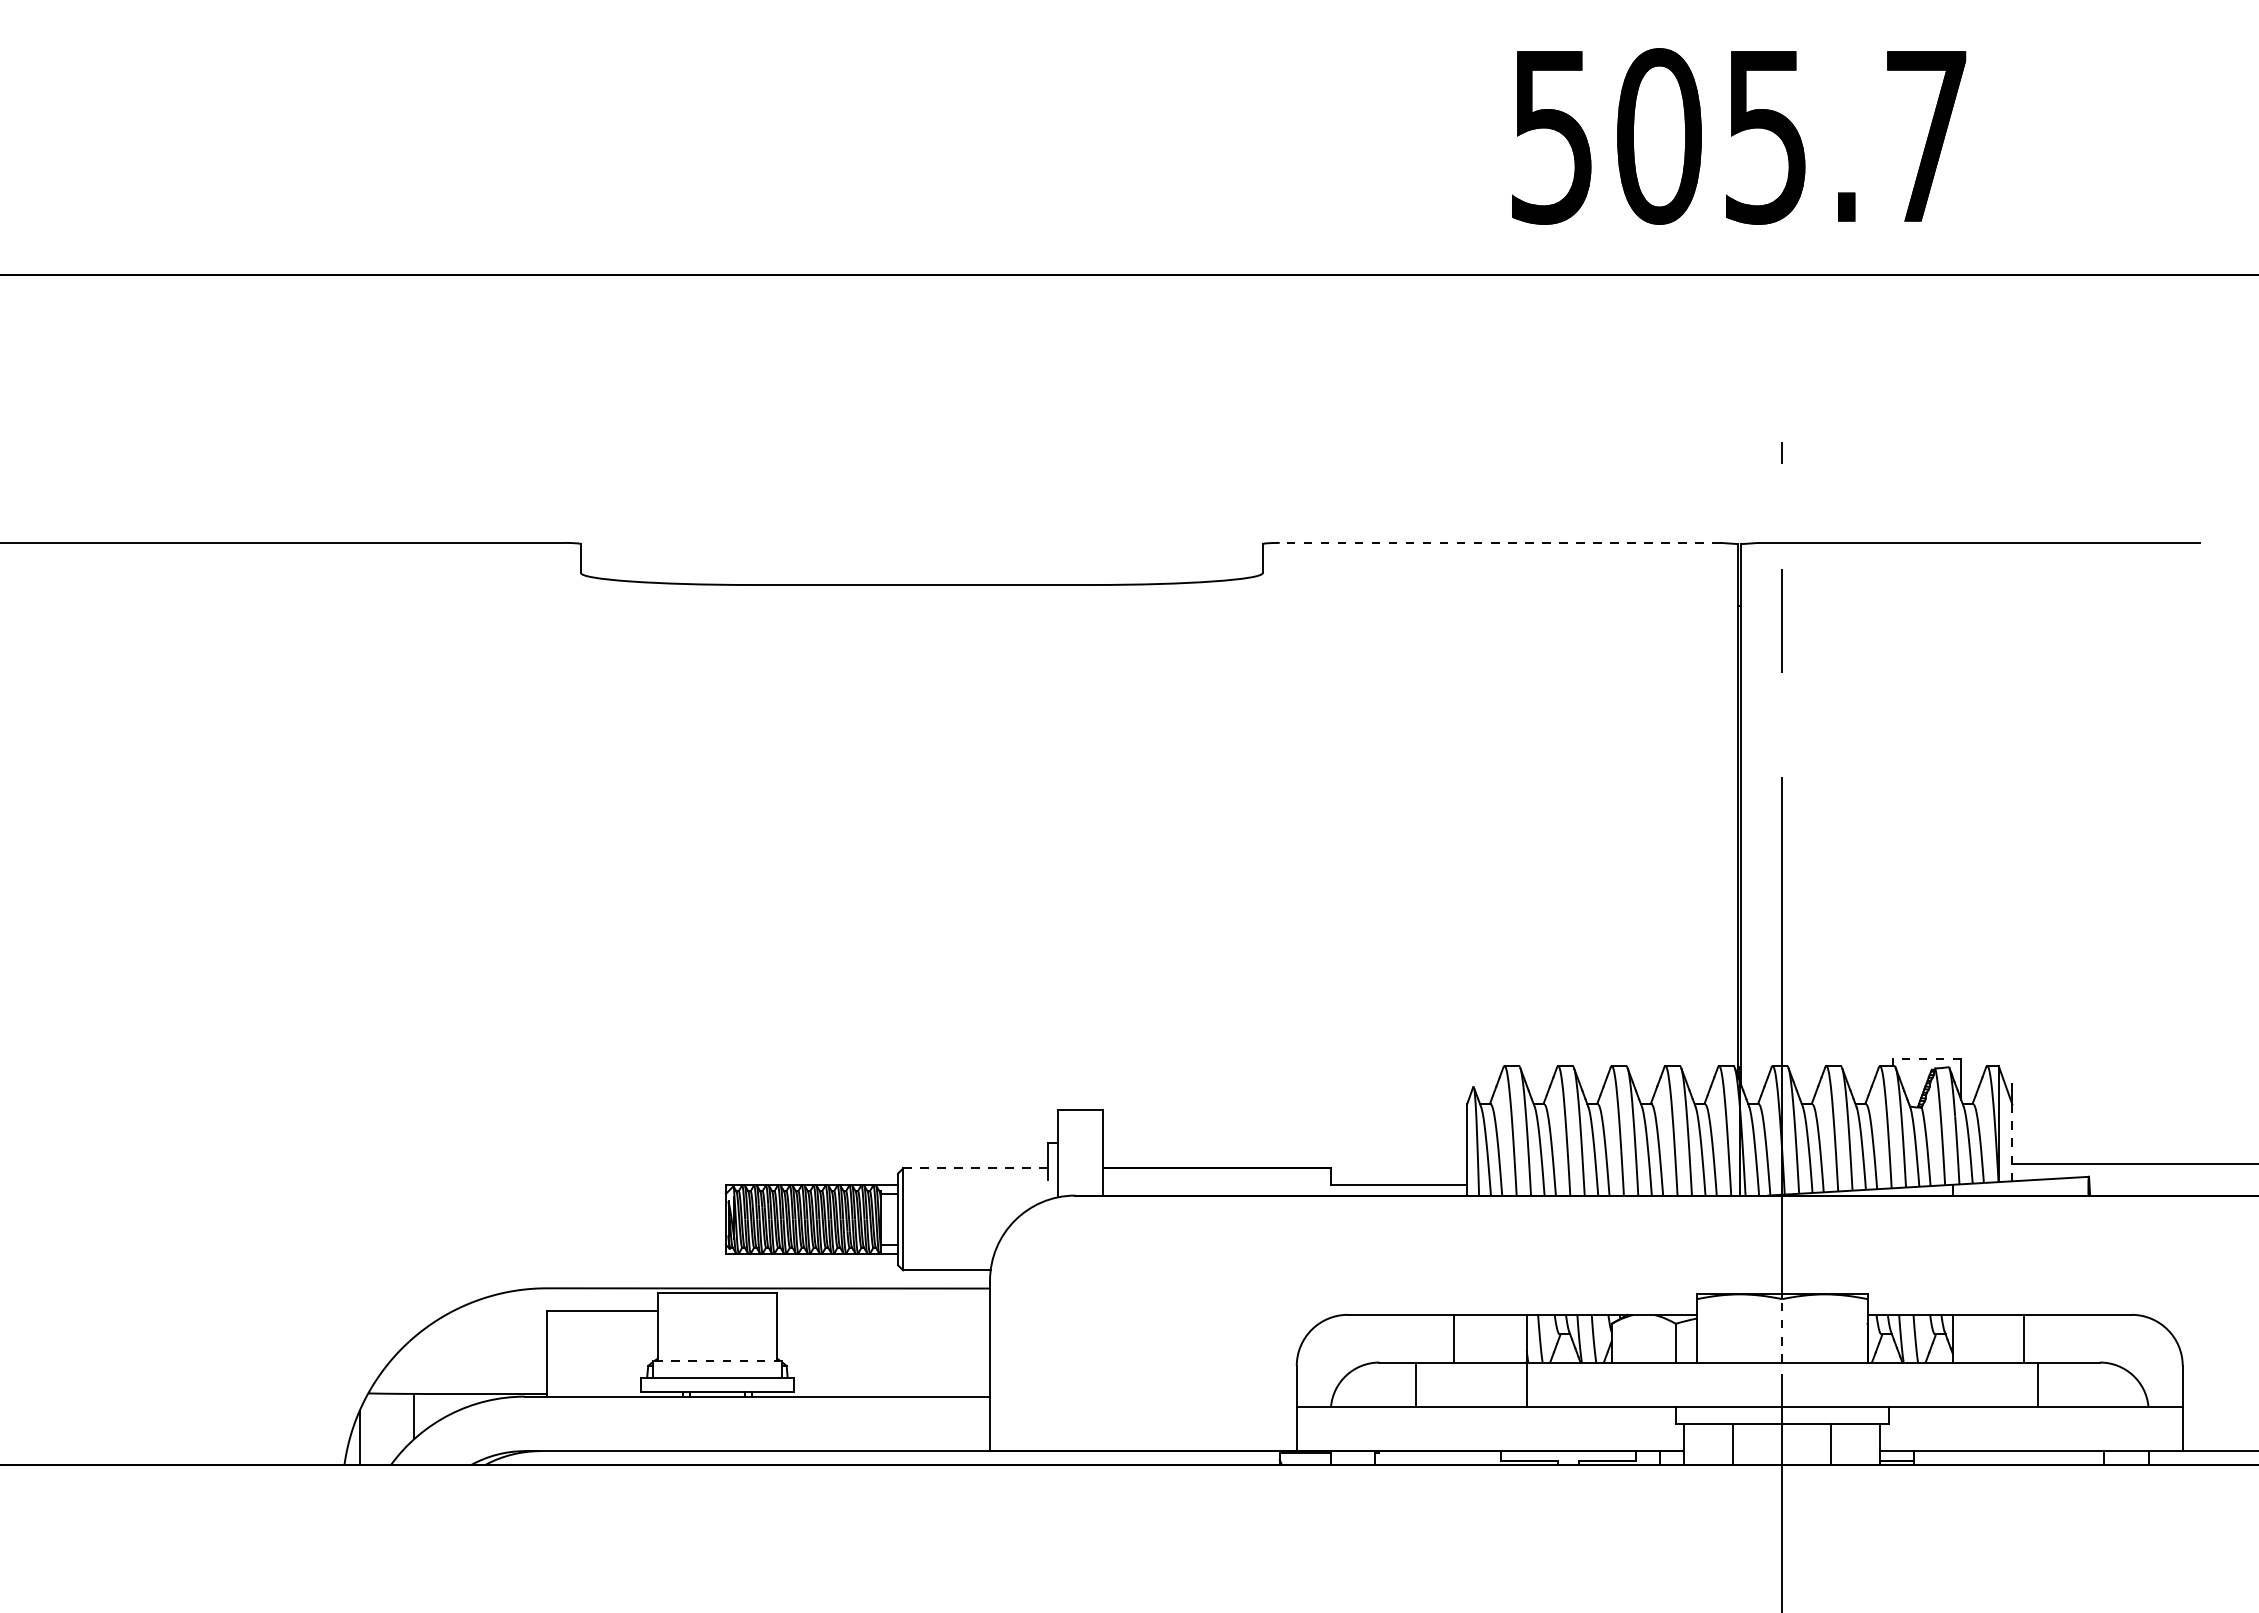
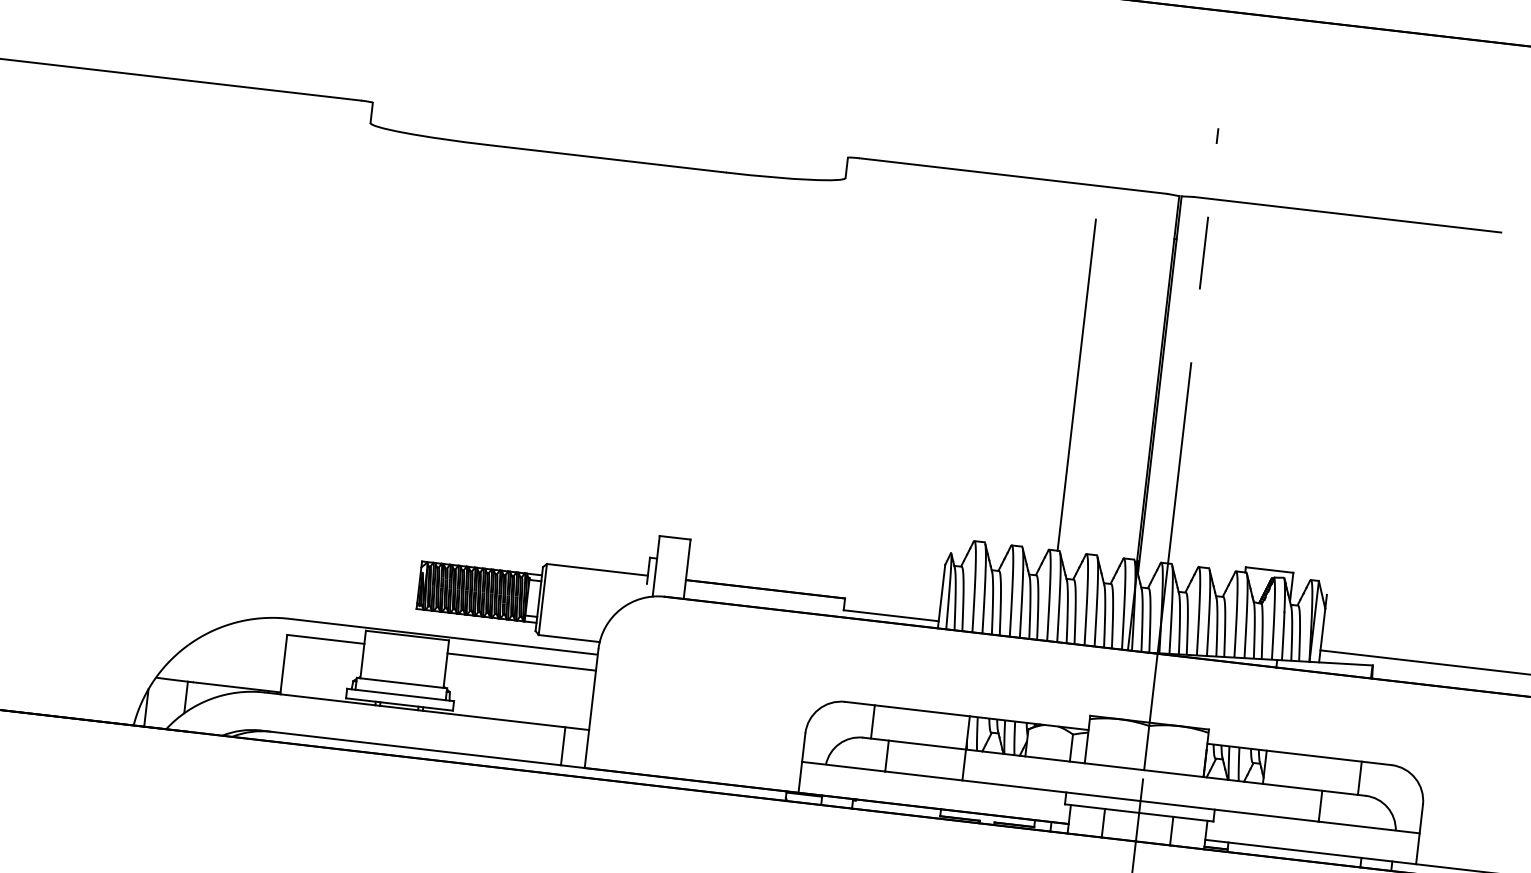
line: (1500, 542) -> (1013, 175), dashed -> solid
line: (1623, 828) -> (1076, 385), added
line: (1926, 1058) -> (1269, 569), dashed -> solid
line: (2012, 1143) -> (1322, 636), dashed -> solid
line: (976, 1168) -> (598, 569), dashed -> solid
line: (883, 1311) -> (521, 662), added
line: (1782, 1330) -> (1146, 747), dashed -> solid
line: (1454, 1338) -> (872, 721), moved
line: (2024, 1338) -> (1360, 778), moved
line: (717, 1360) -> (402, 682), dashed -> solid
line: (955, 1423) -> (562, 745), added

